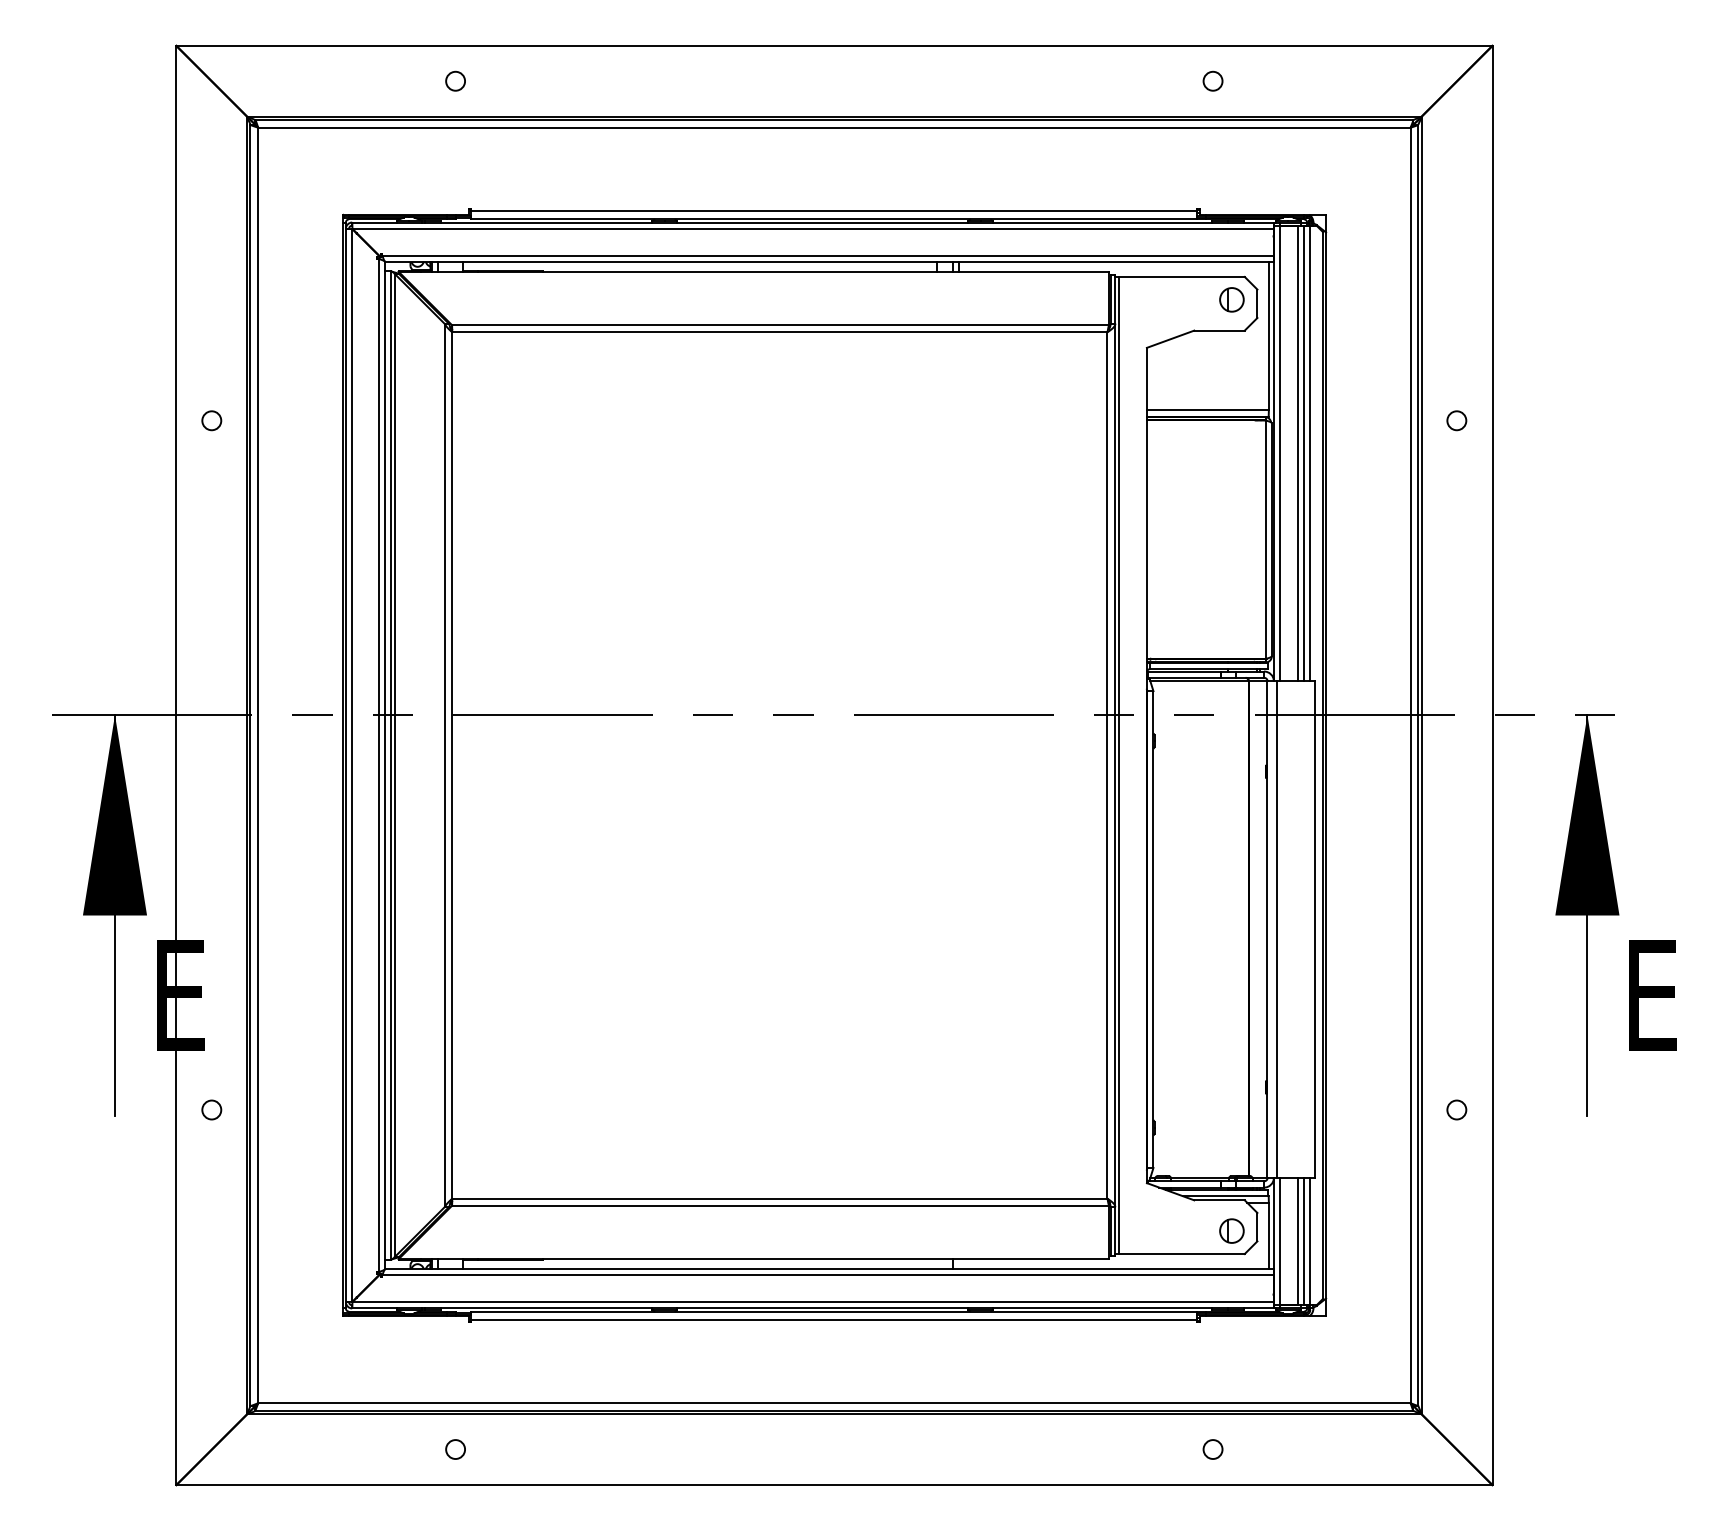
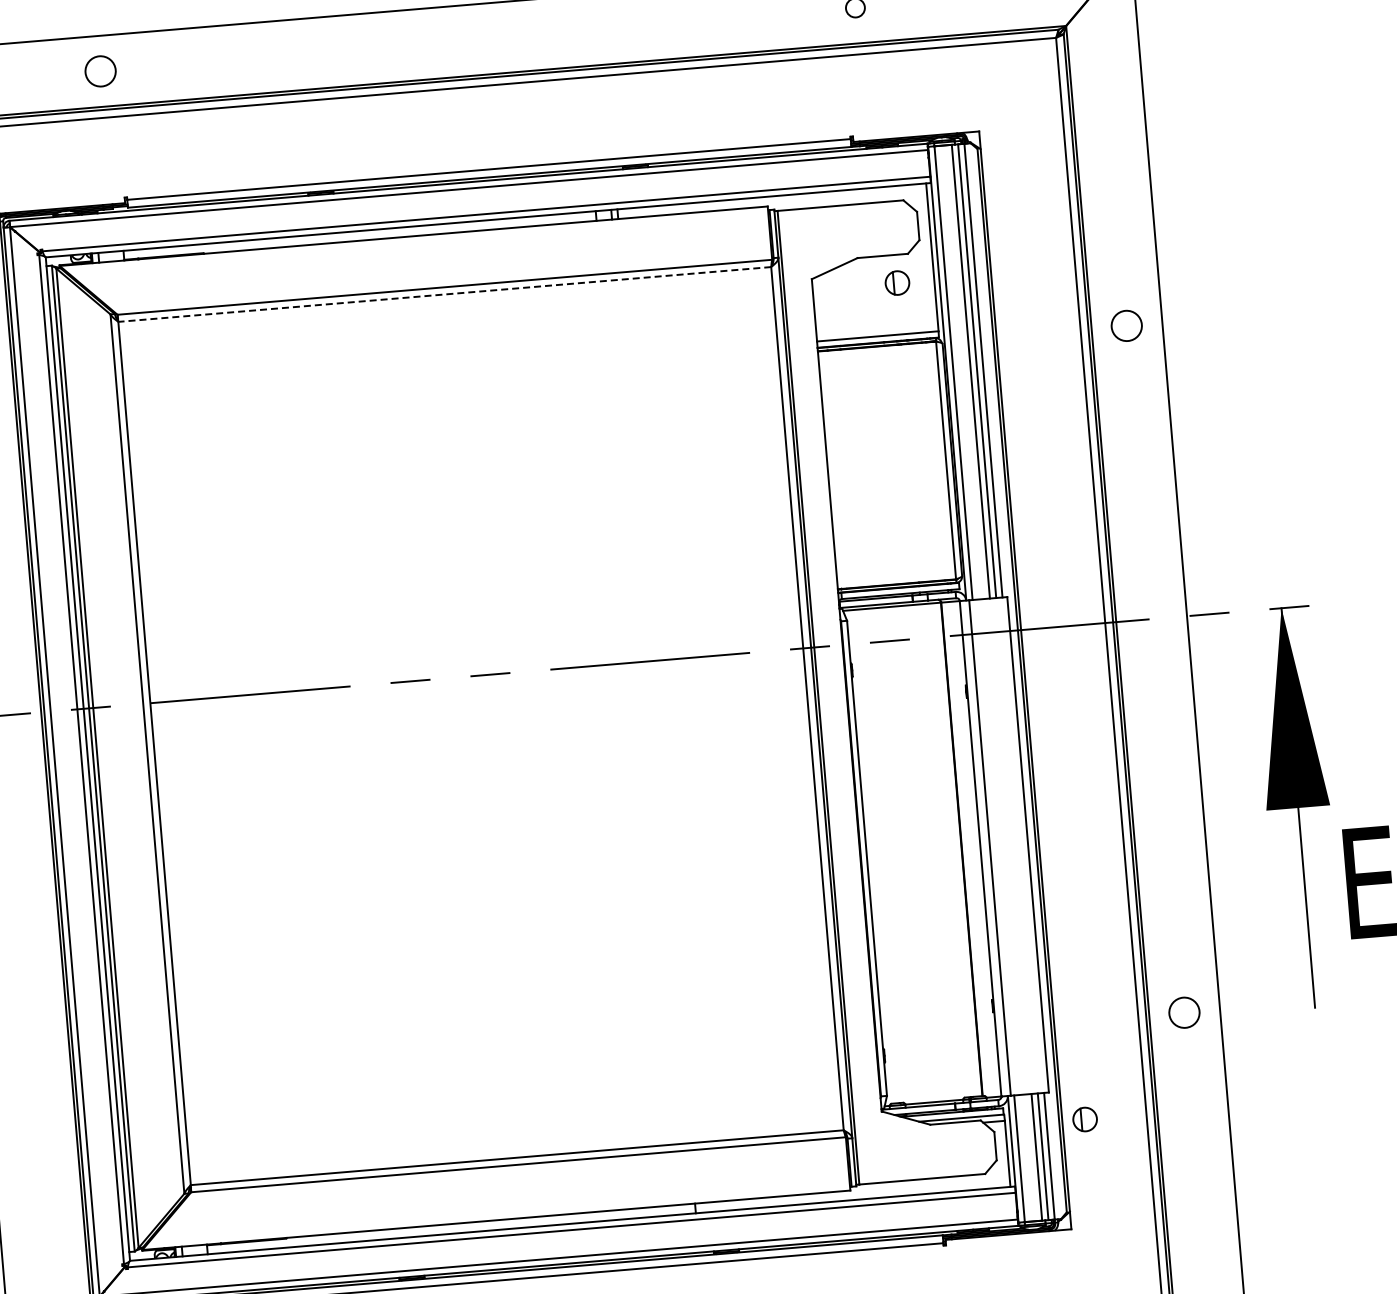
circle: (455, 80) -> (100, 70), size x1.6
part: (1231, 299) -> (897, 282), moved
line: (779, 332) -> (444, 294), solid -> dashed
circle: (1456, 420) -> (1126, 325), size x1.6
circle: (1456, 1109) -> (1184, 1012), size x1.6
part: (1231, 1230) -> (1084, 1118), moved

